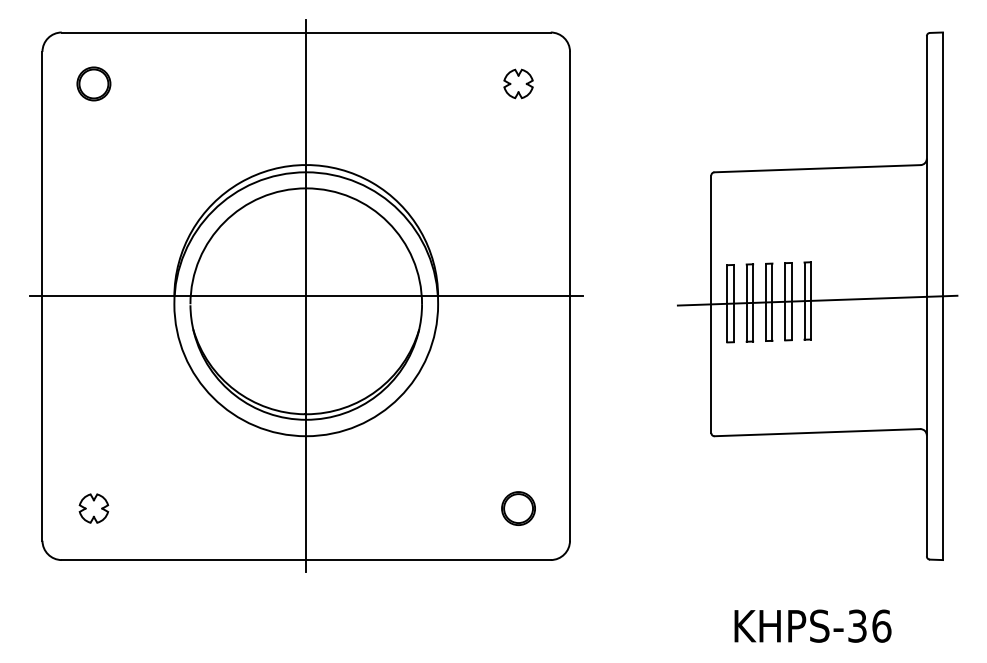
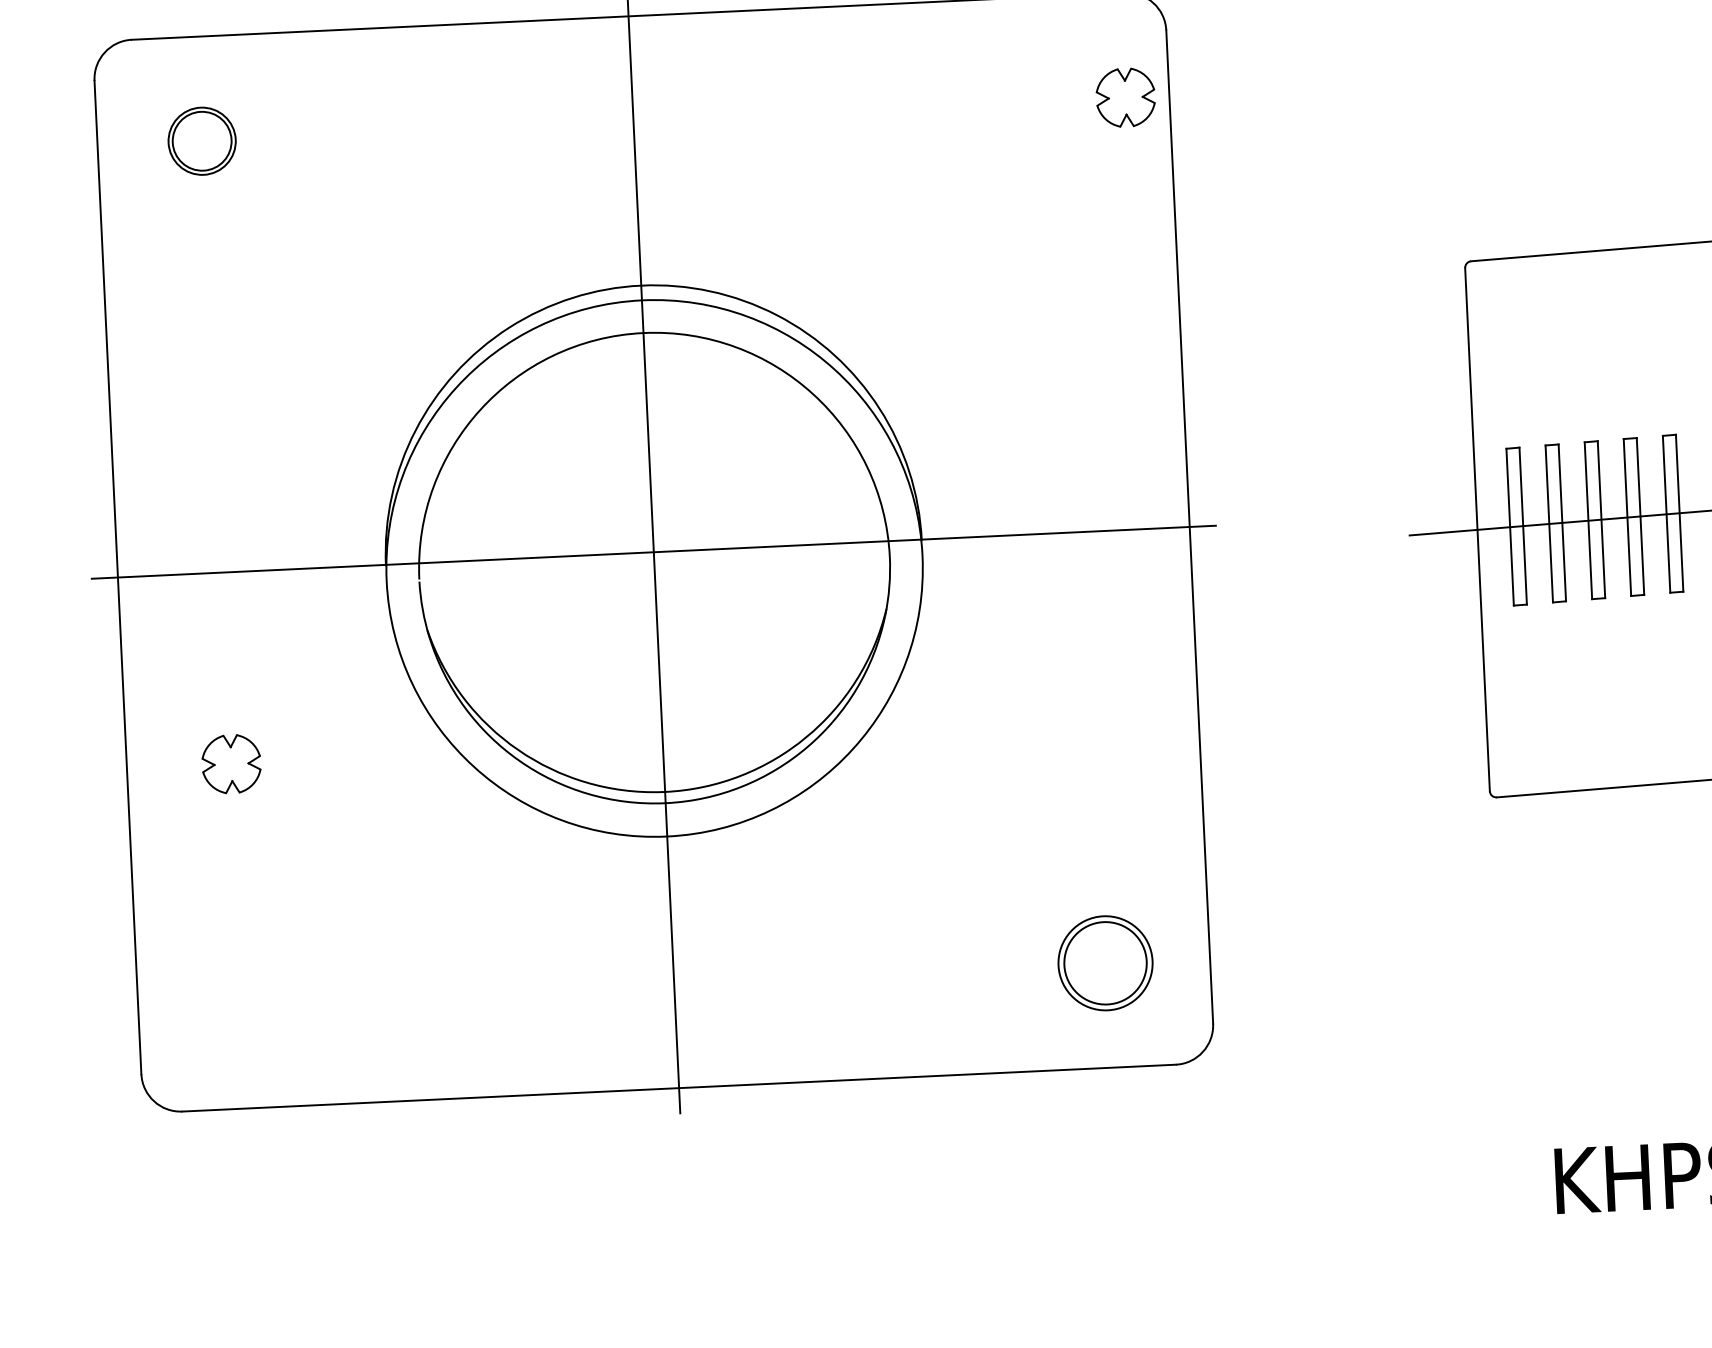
part: (518, 83) -> (1125, 96), moved
part: (93, 508) -> (230, 764), moved
part: (518, 508) -> (1105, 963), size x1.4

